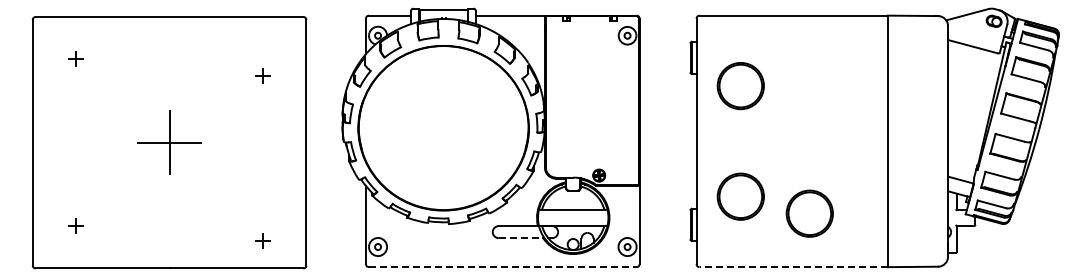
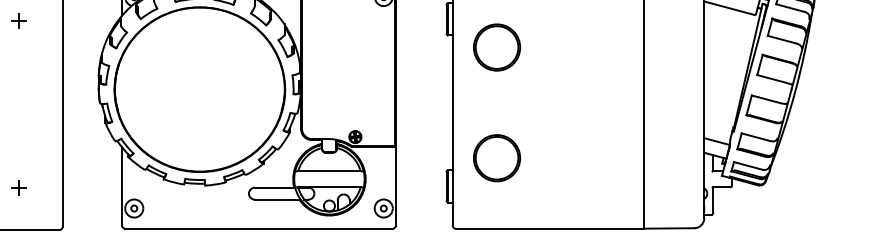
part: (262, 75) -> (18, 20), moved
part: (809, 213) -> (565, 175), removed
line: (521, 238) -> (277, 200), dashed -> solid
part: (262, 240) -> (18, 187), moved
line: (502, 267) -> (258, 229), dashed -> solid
line: (793, 267) -> (549, 229), dashed -> solid

